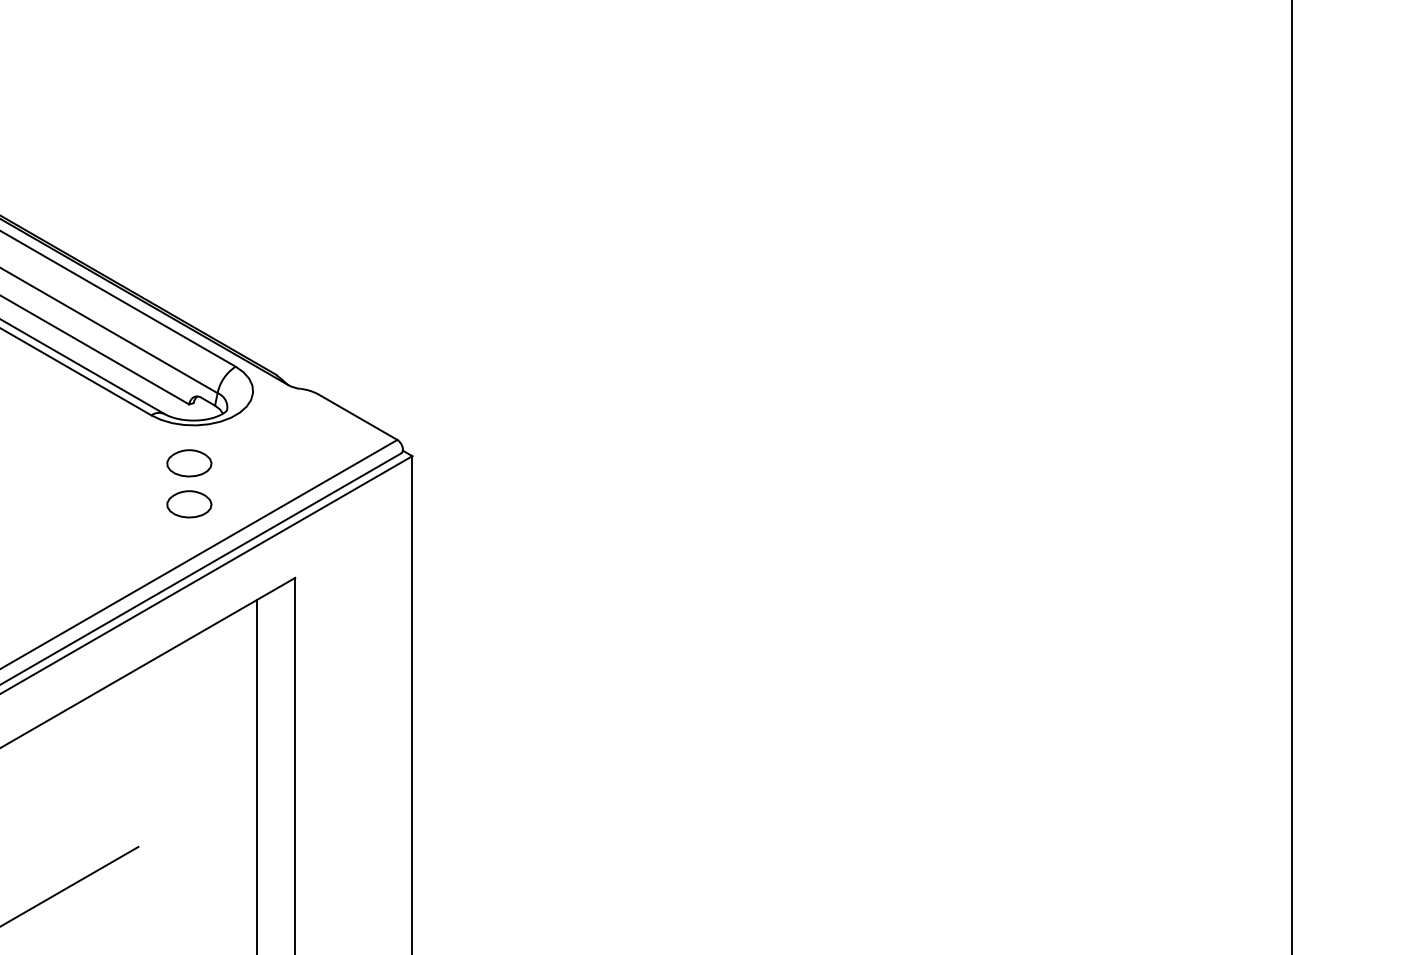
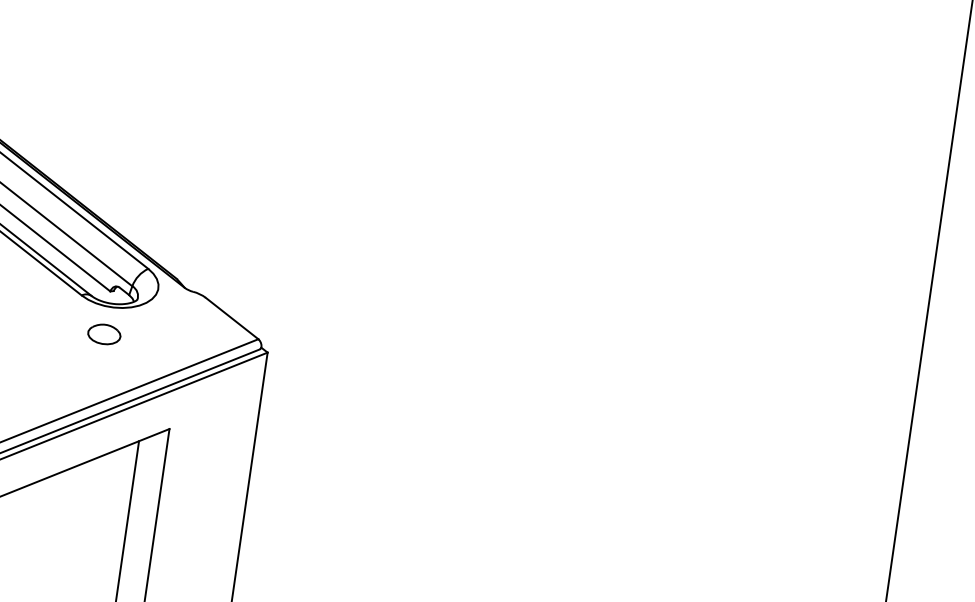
part: (189, 504) -> (100, 364), removed

